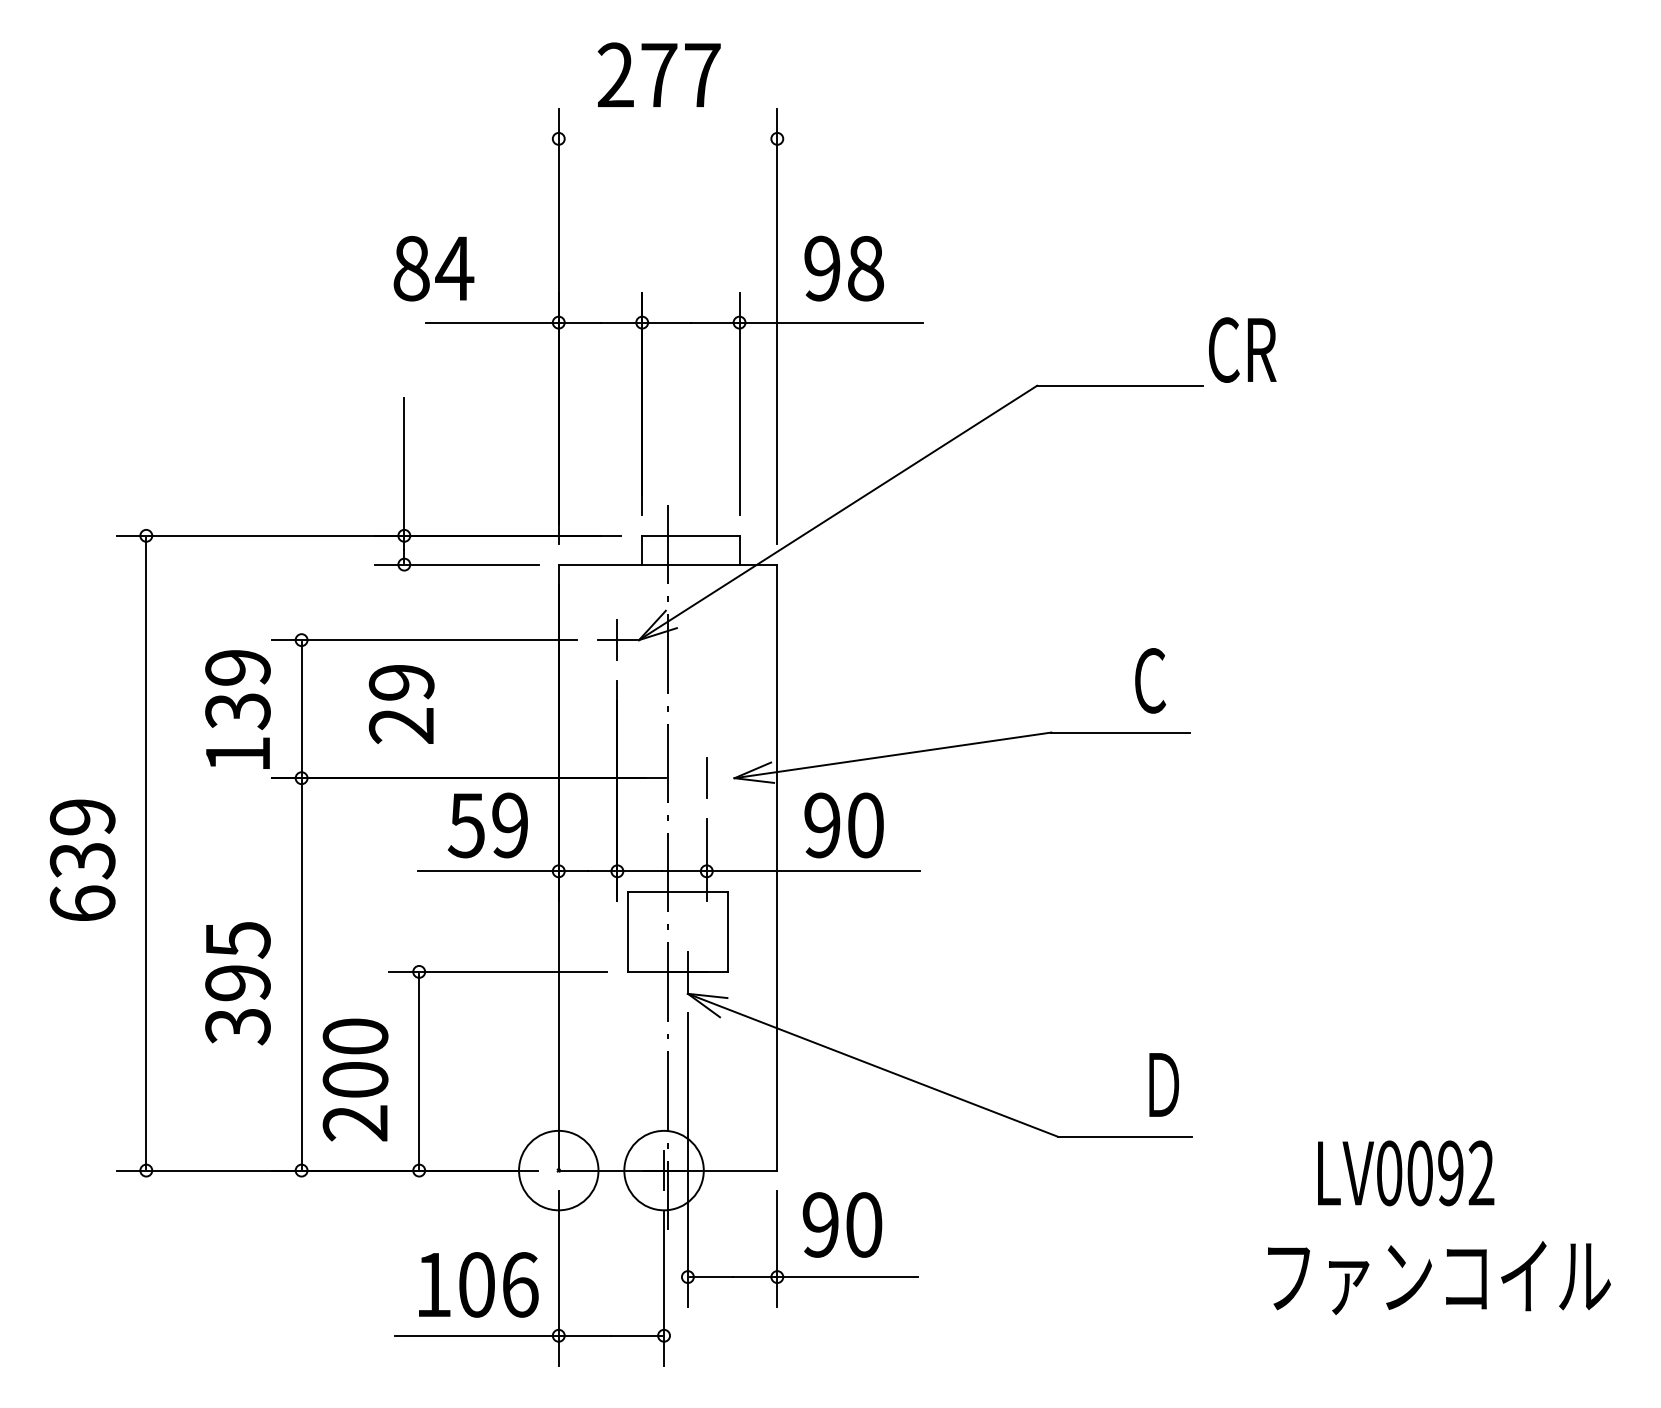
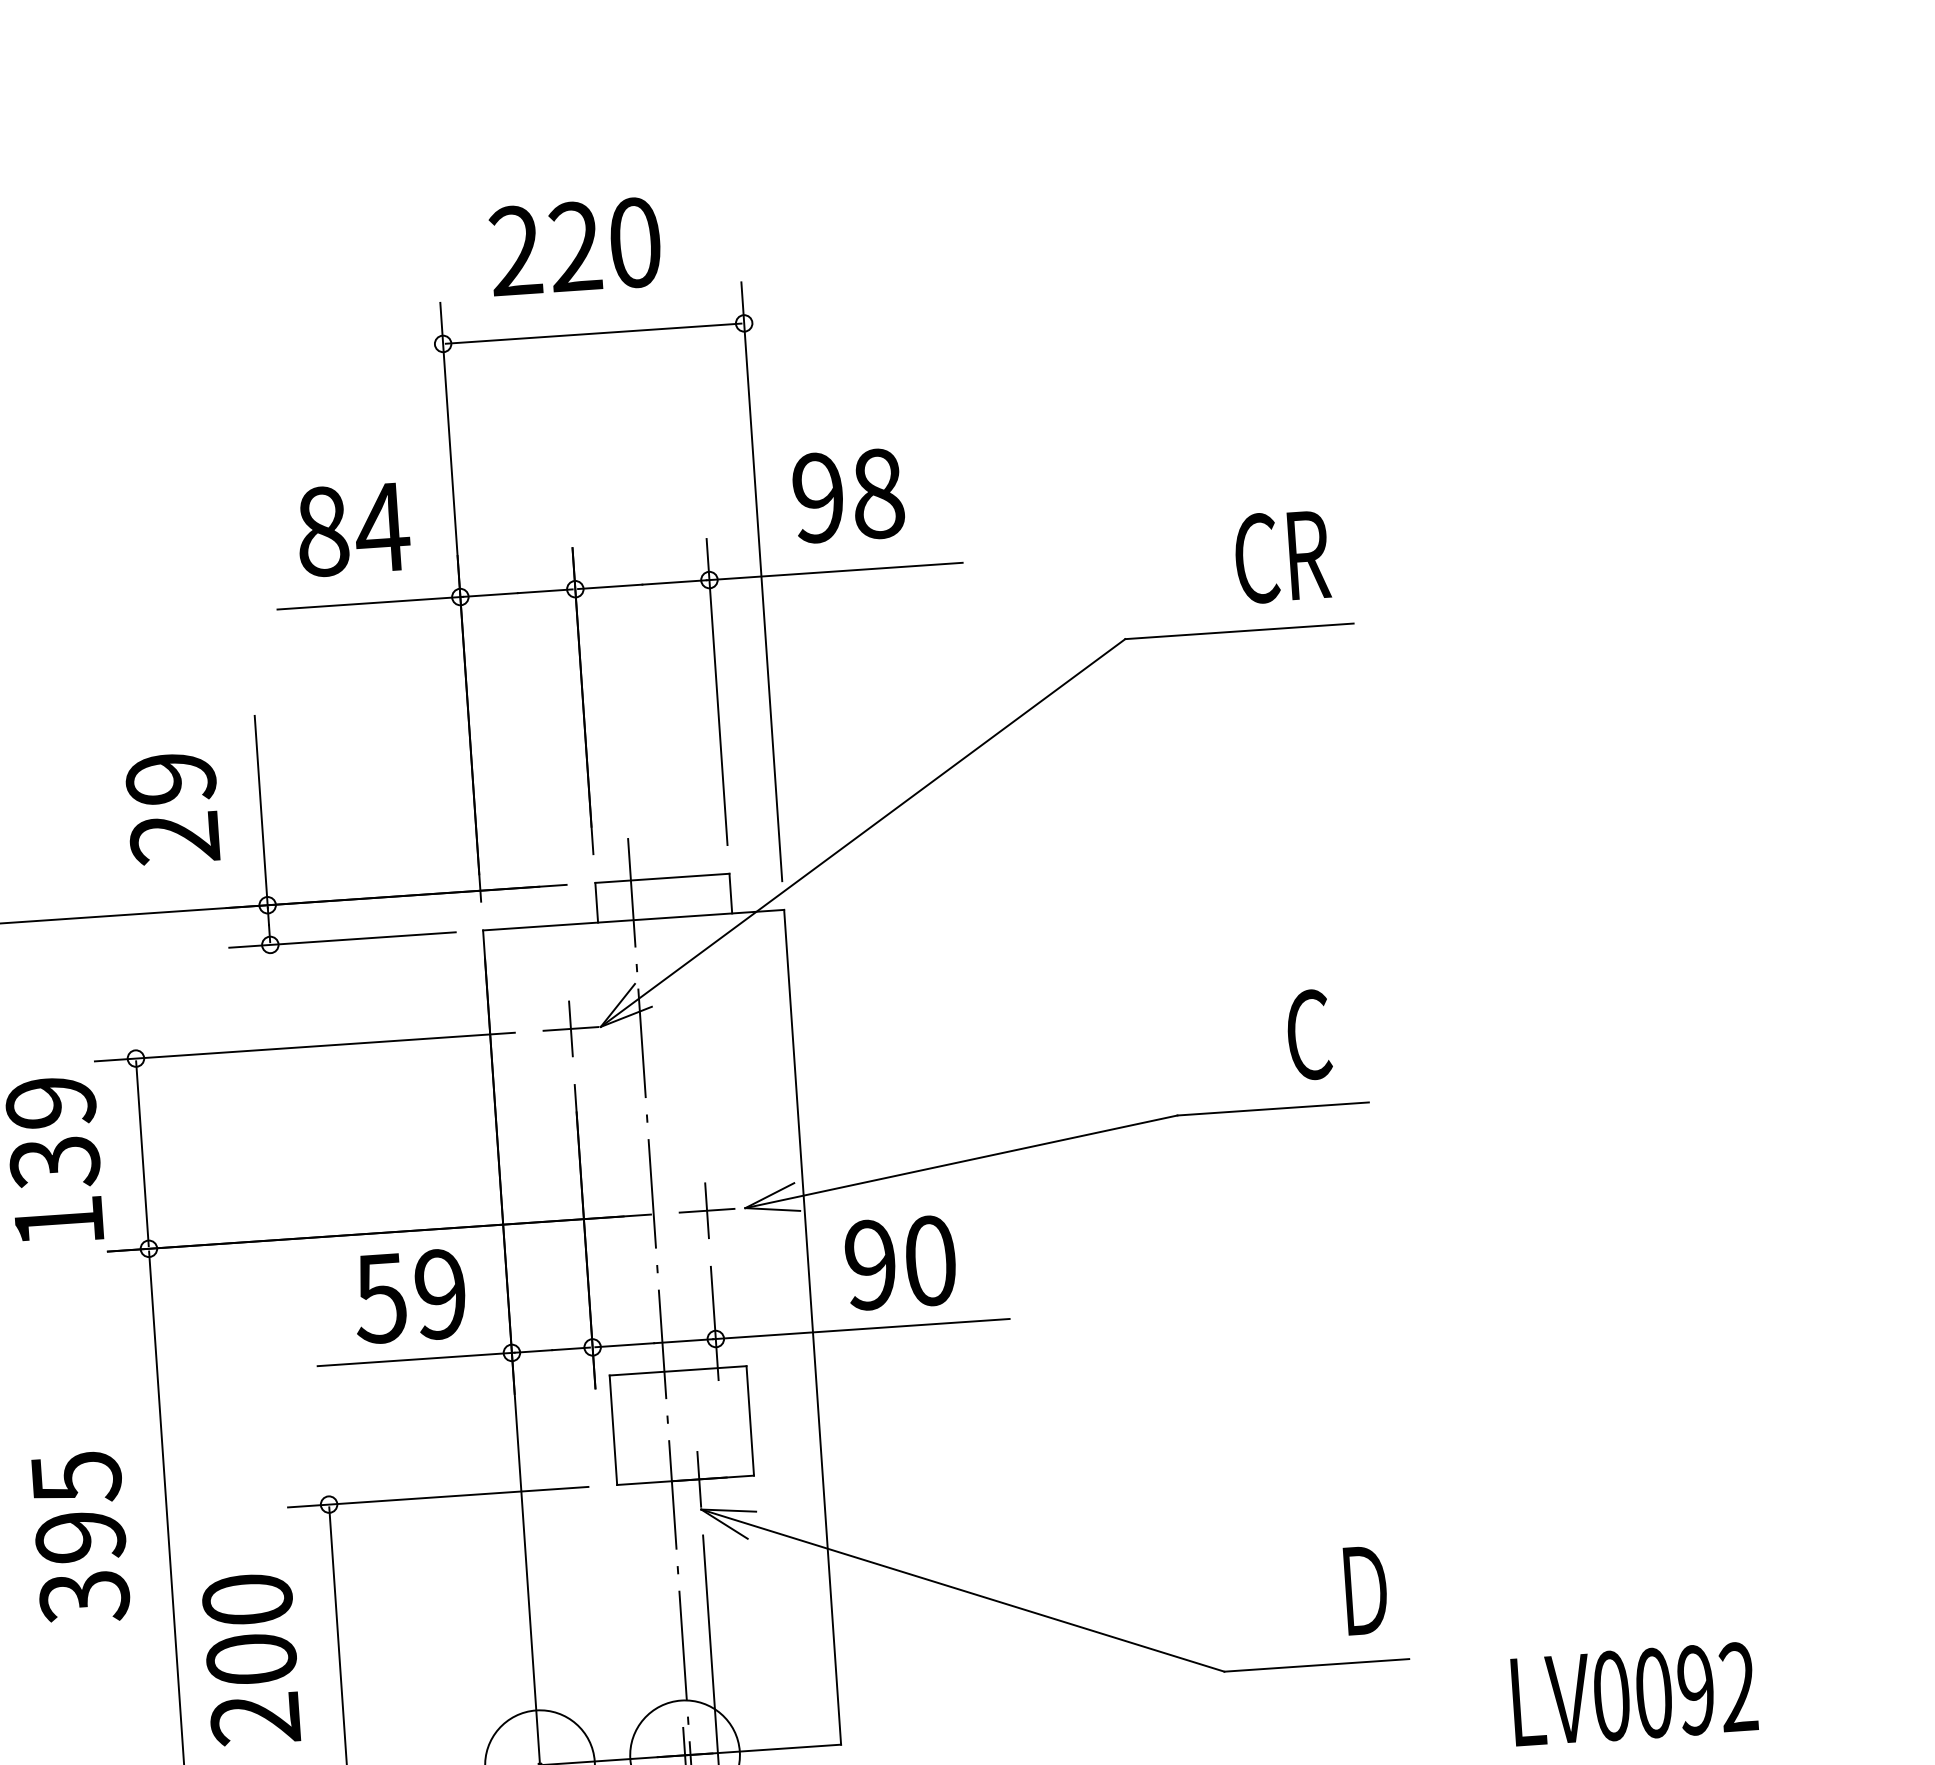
text: (680, 75) -> (604, 245), 277 -> 220
line: (667, 138) -> (592, 333), added
text: (433, 268) -> (352, 529), moved
text: (1242, 349) -> (1282, 556), moved
text: (401, 704) -> (172, 808), moved
line: (706, 778) -> (706, 1211), added
text: (1406, 1173) -> (1635, 1694), moved

